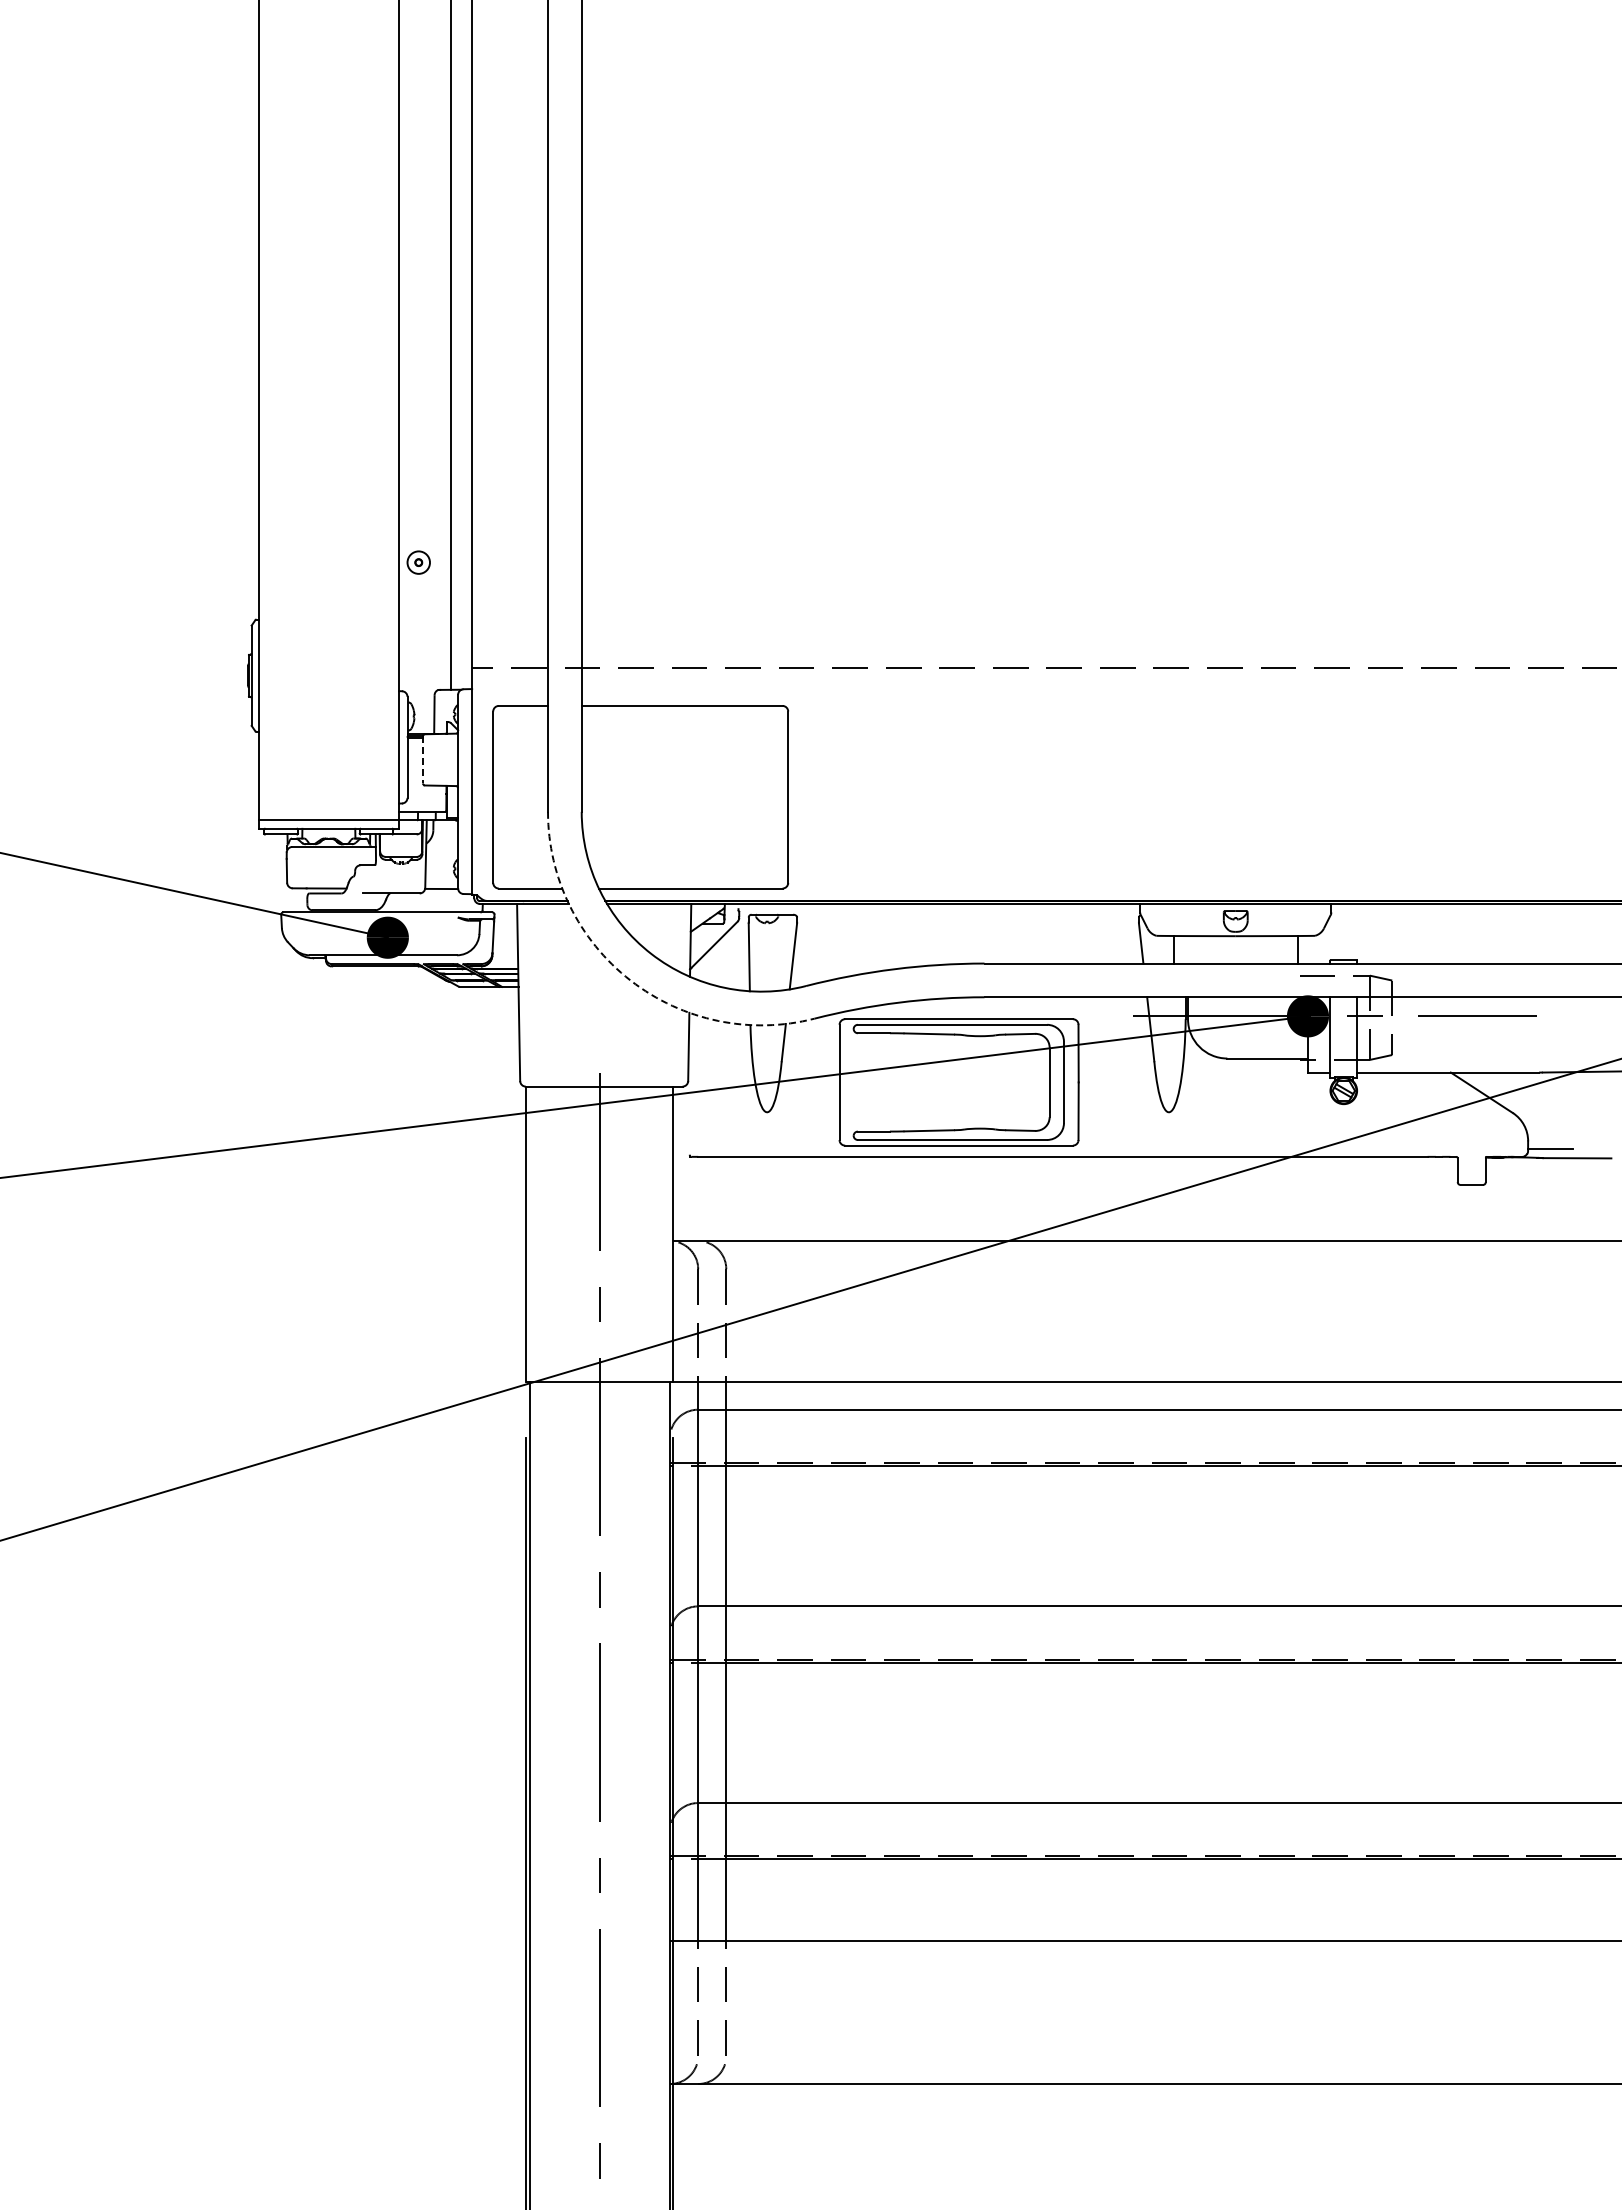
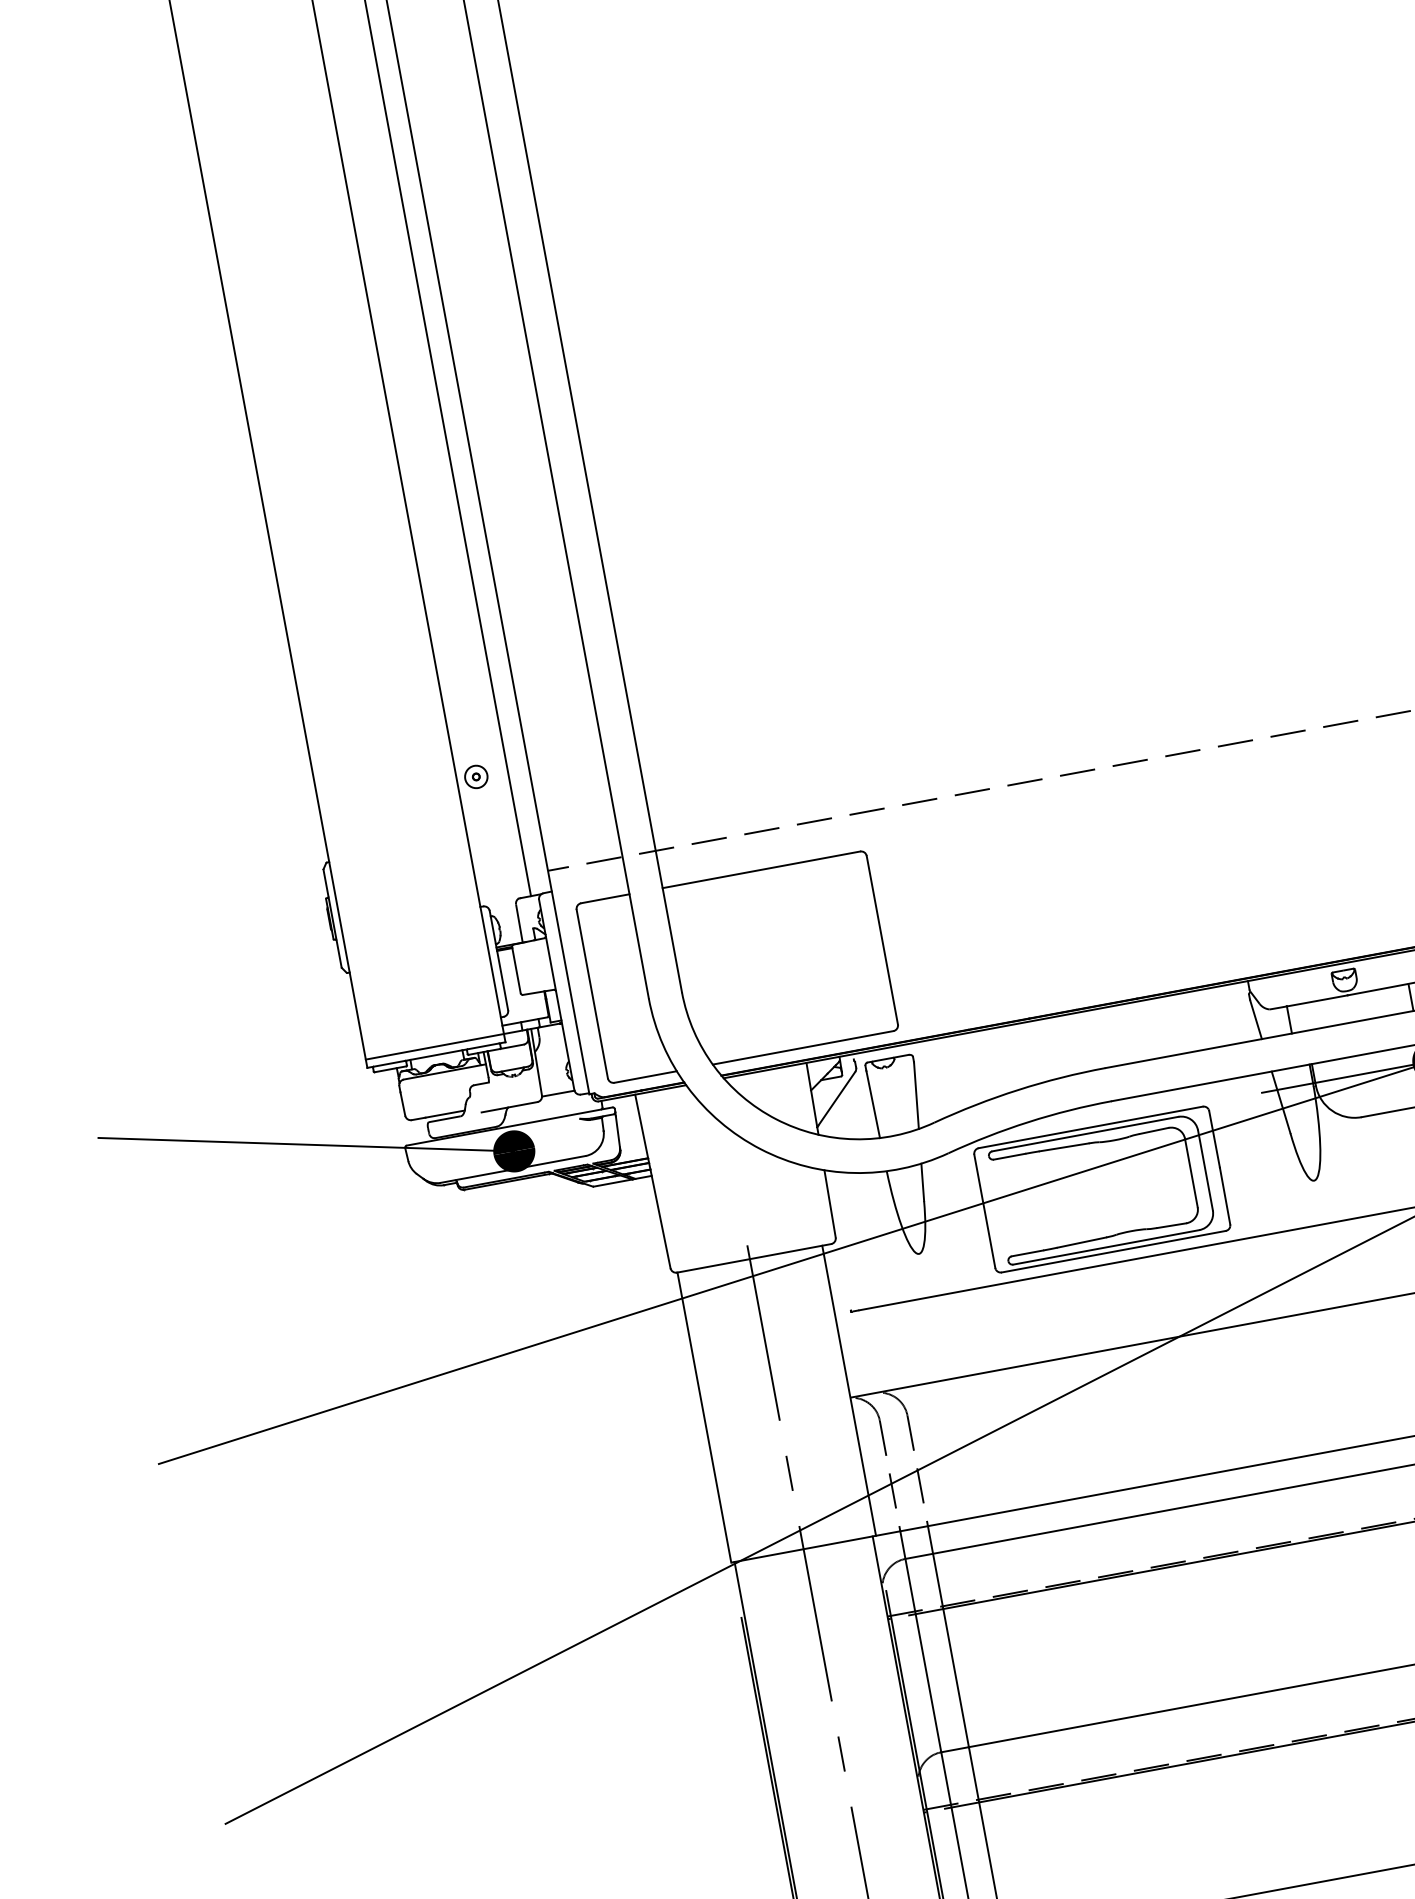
line: (422, 759) -> (515, 969), dashed -> solid
arc: (630, 980) -> (760, 1149), dashed -> solid

